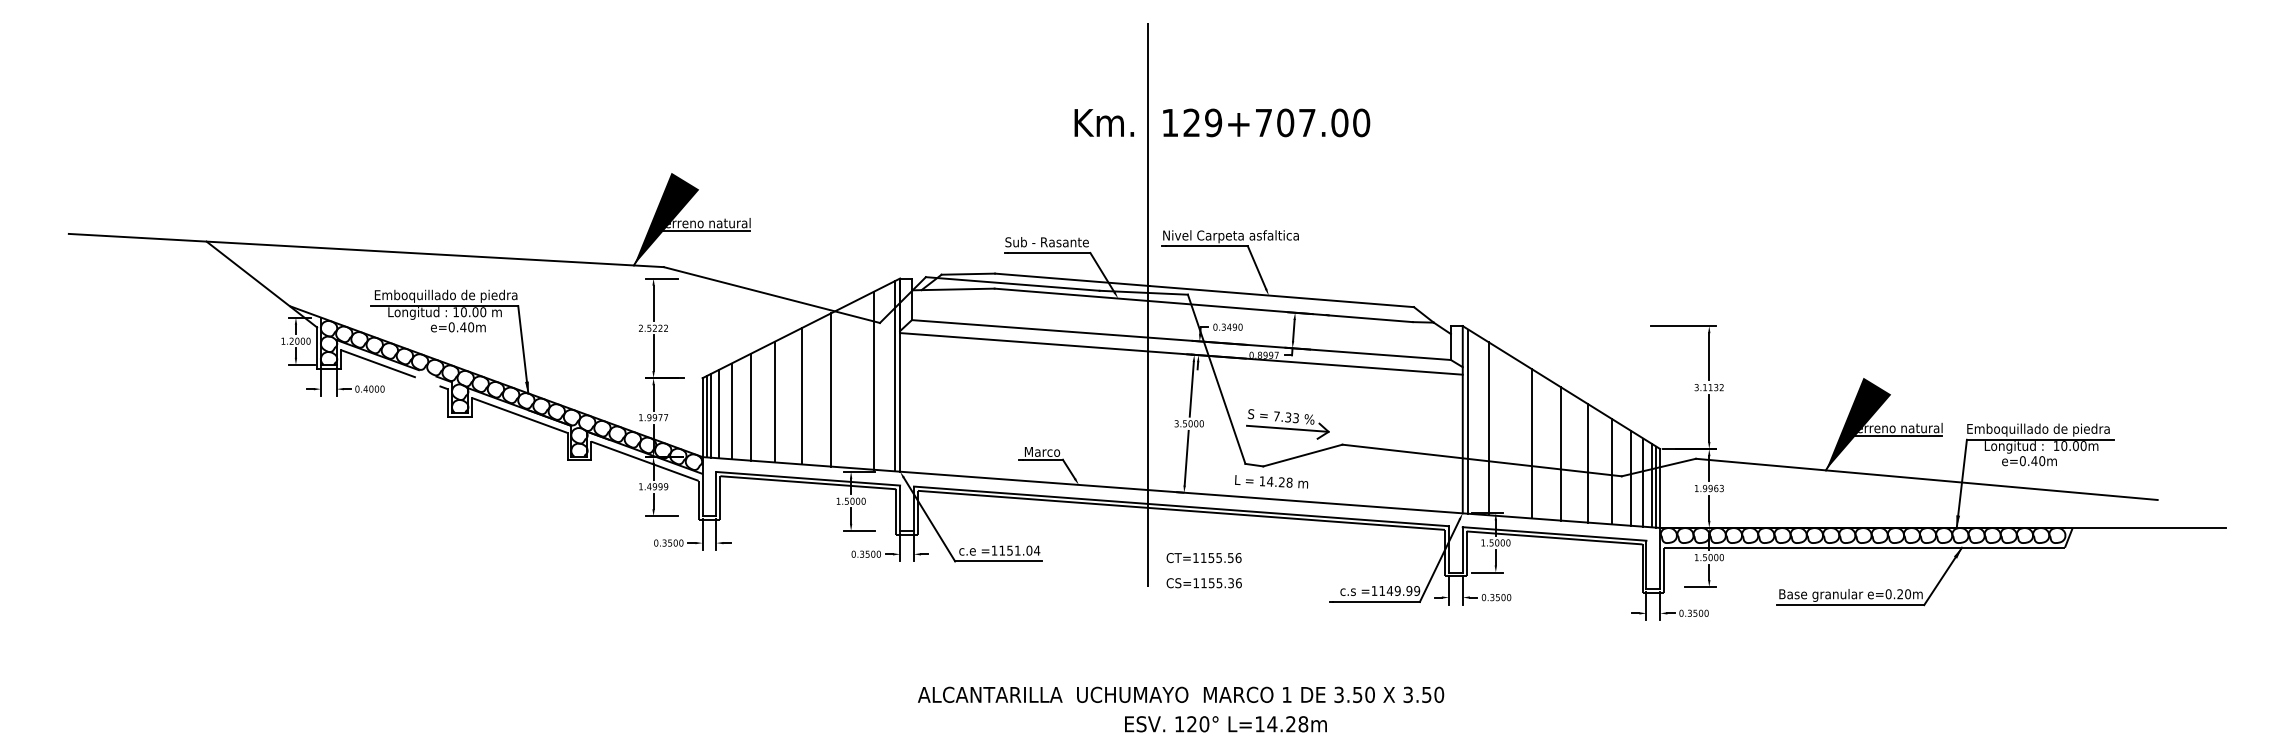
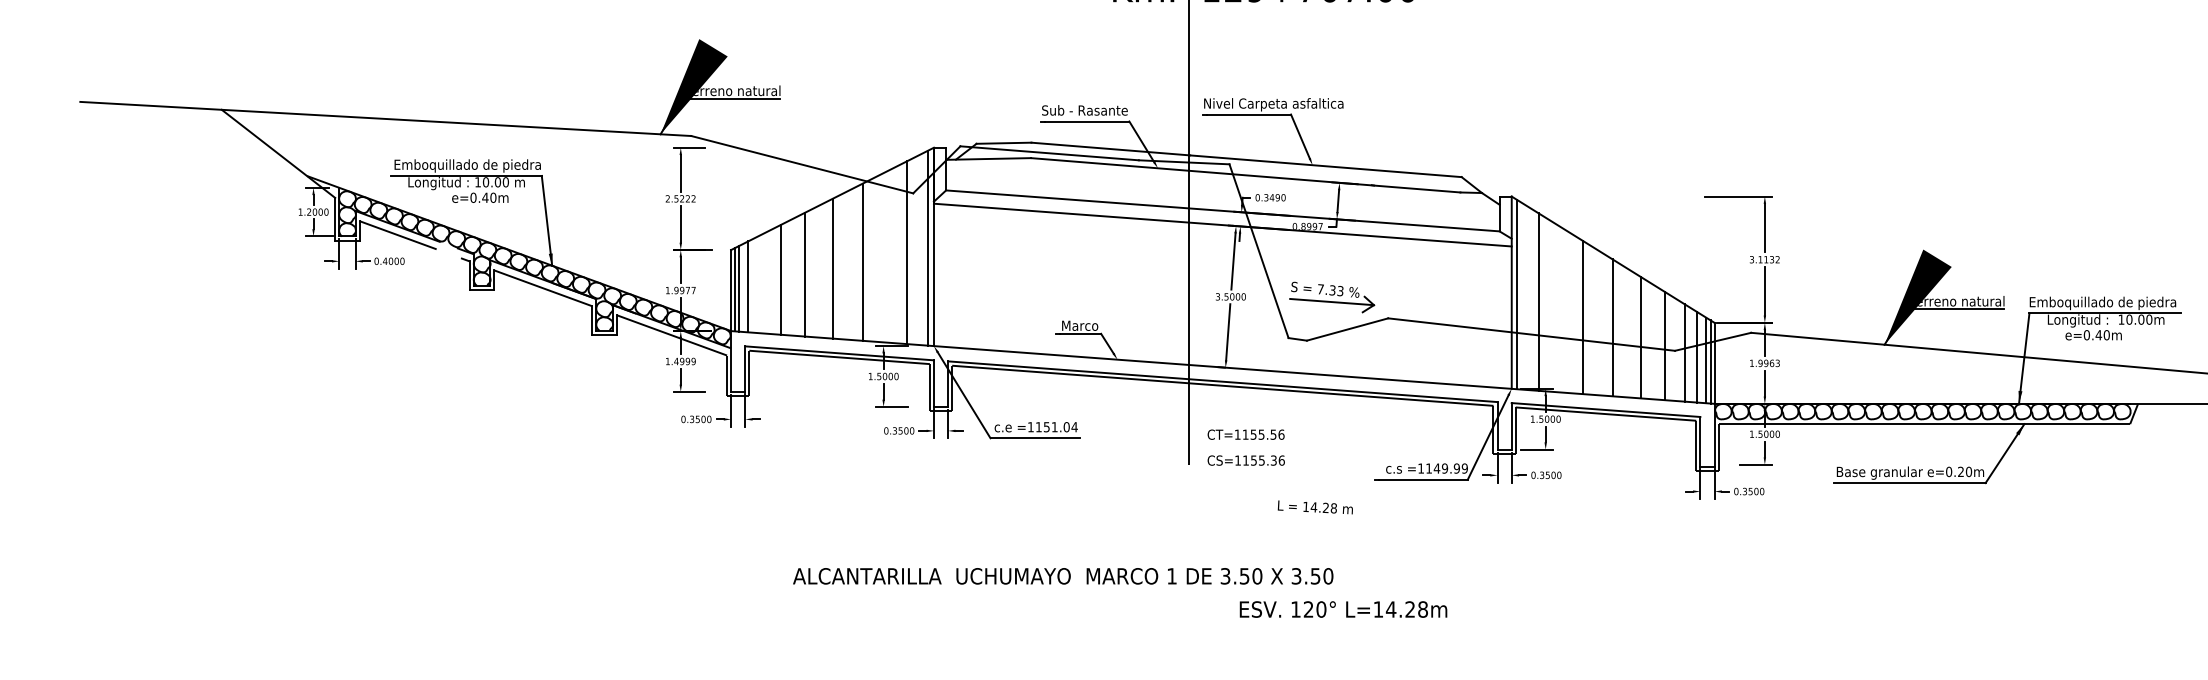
line: (731, 411) -> (760, 284), removed
text: (1271, 481) -> (1315, 507), moved
text: (1181, 694) -> (1063, 575), moved
text: (1225, 724) -> (1343, 609), moved

